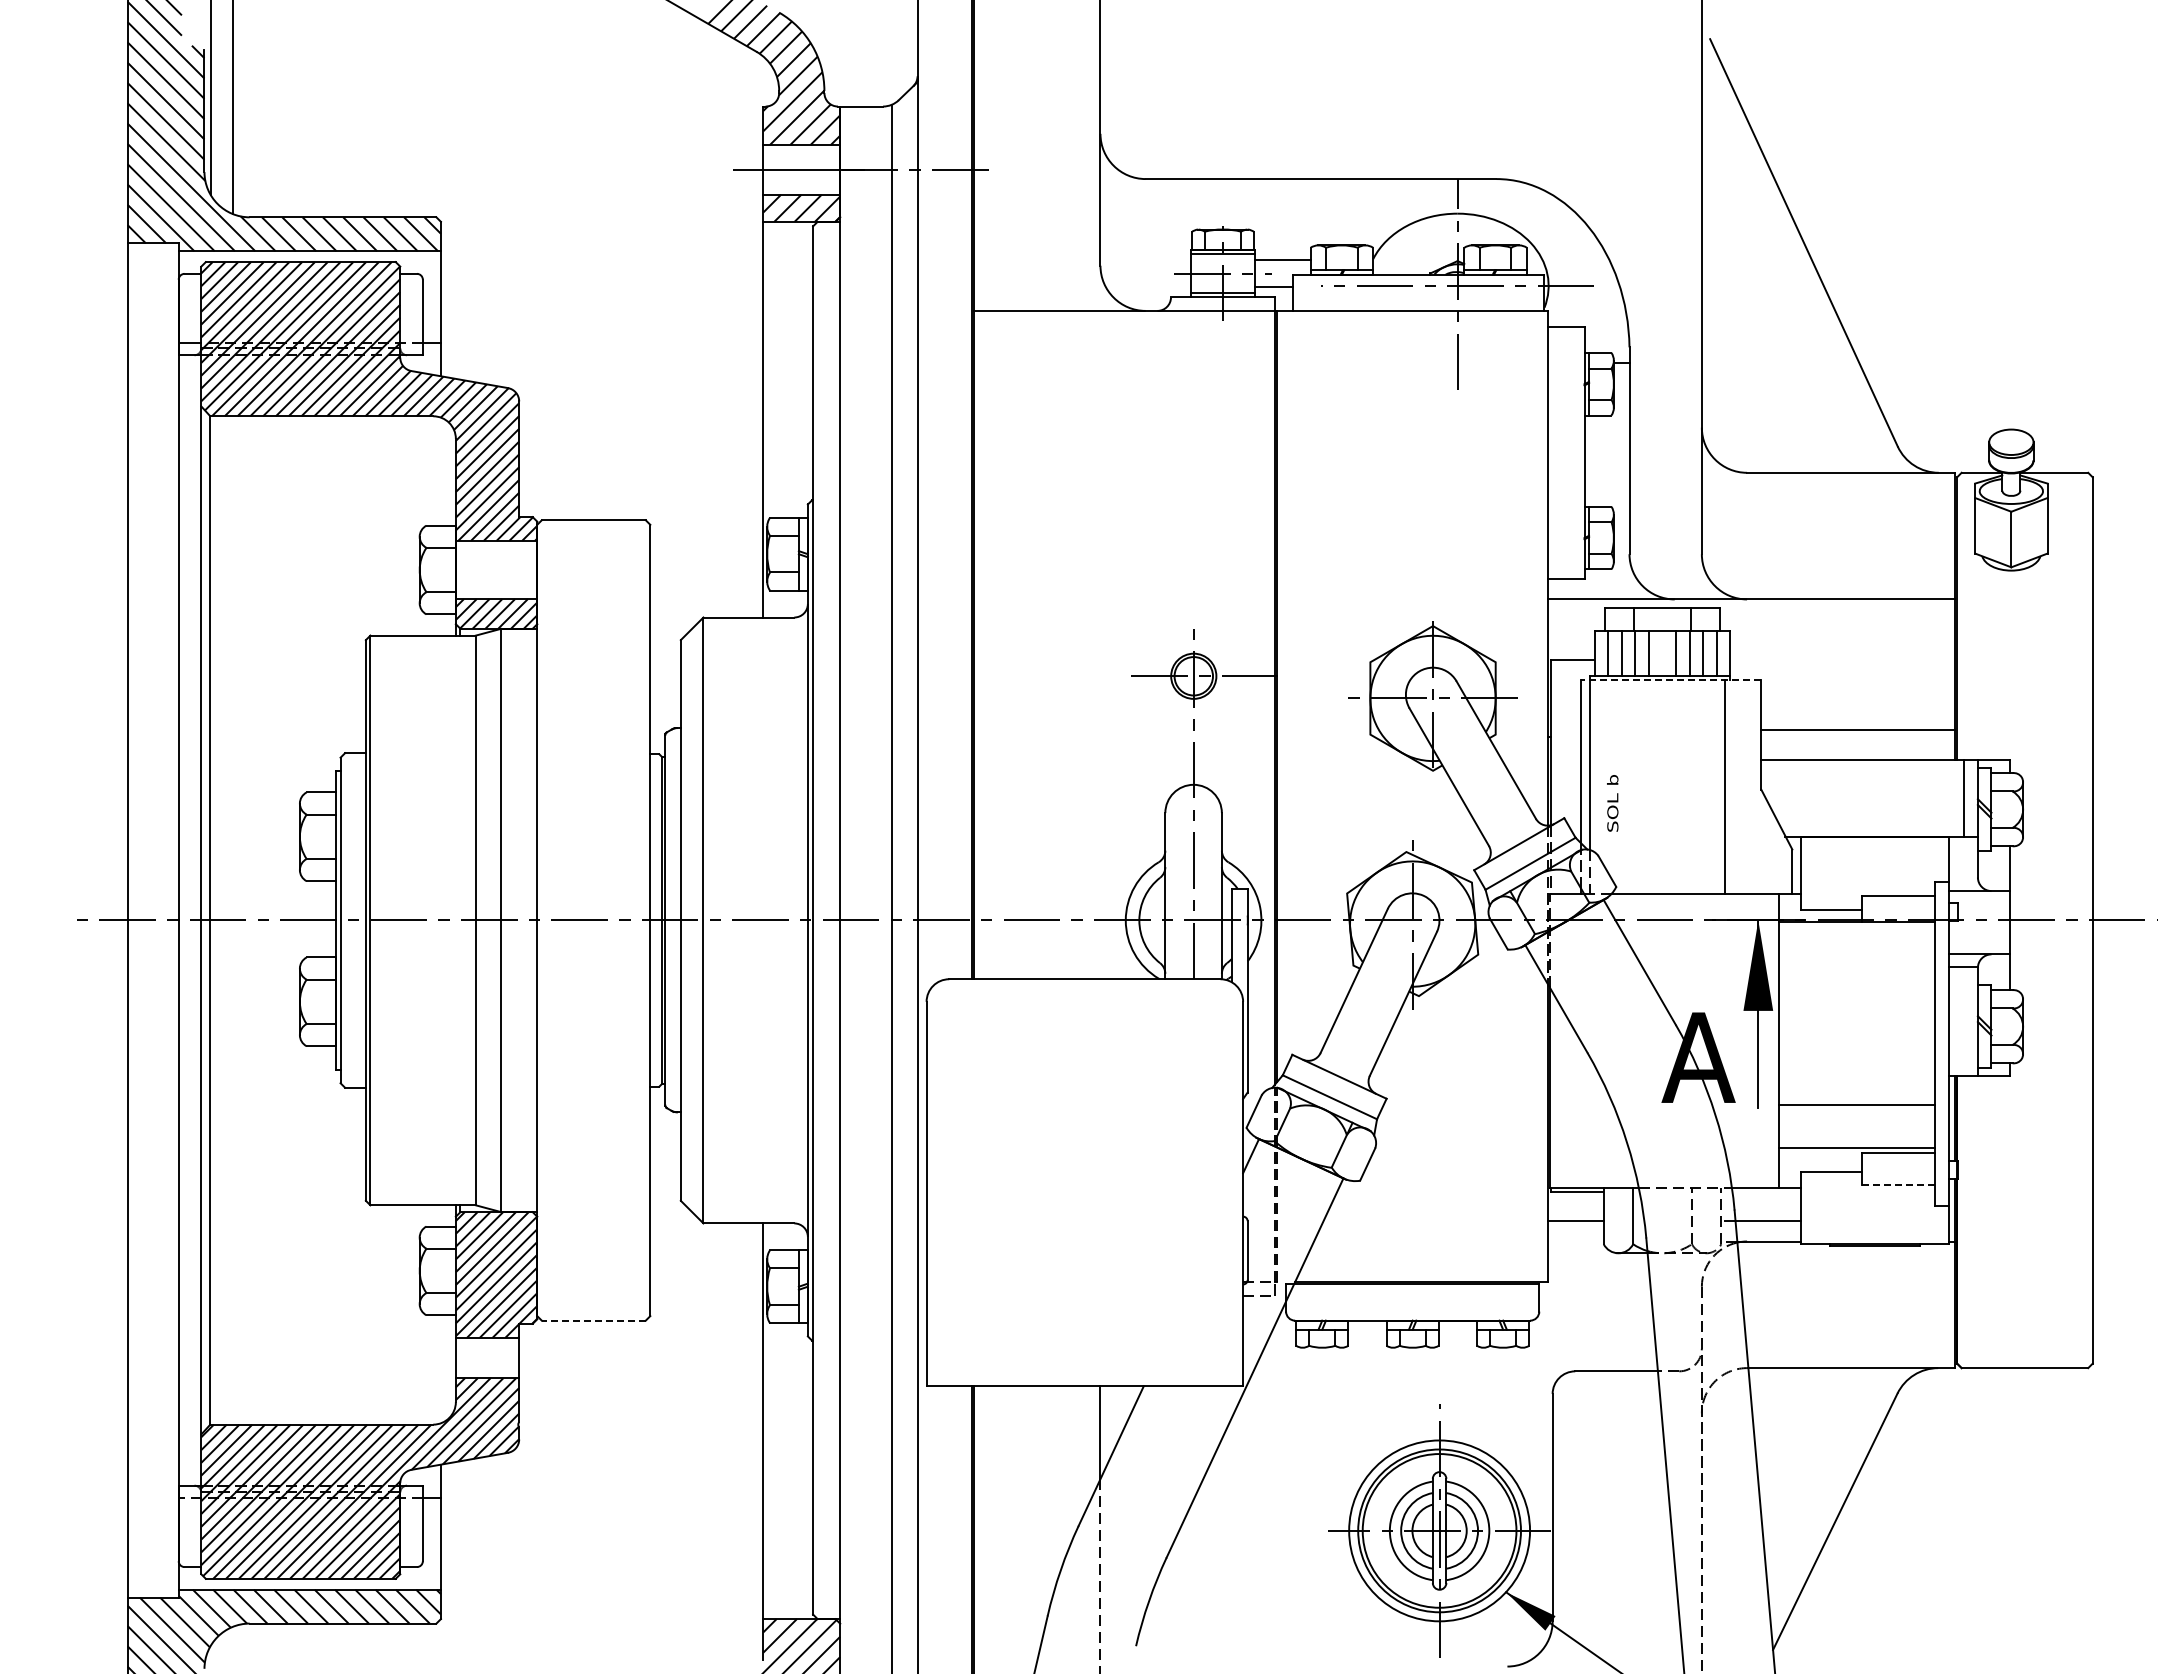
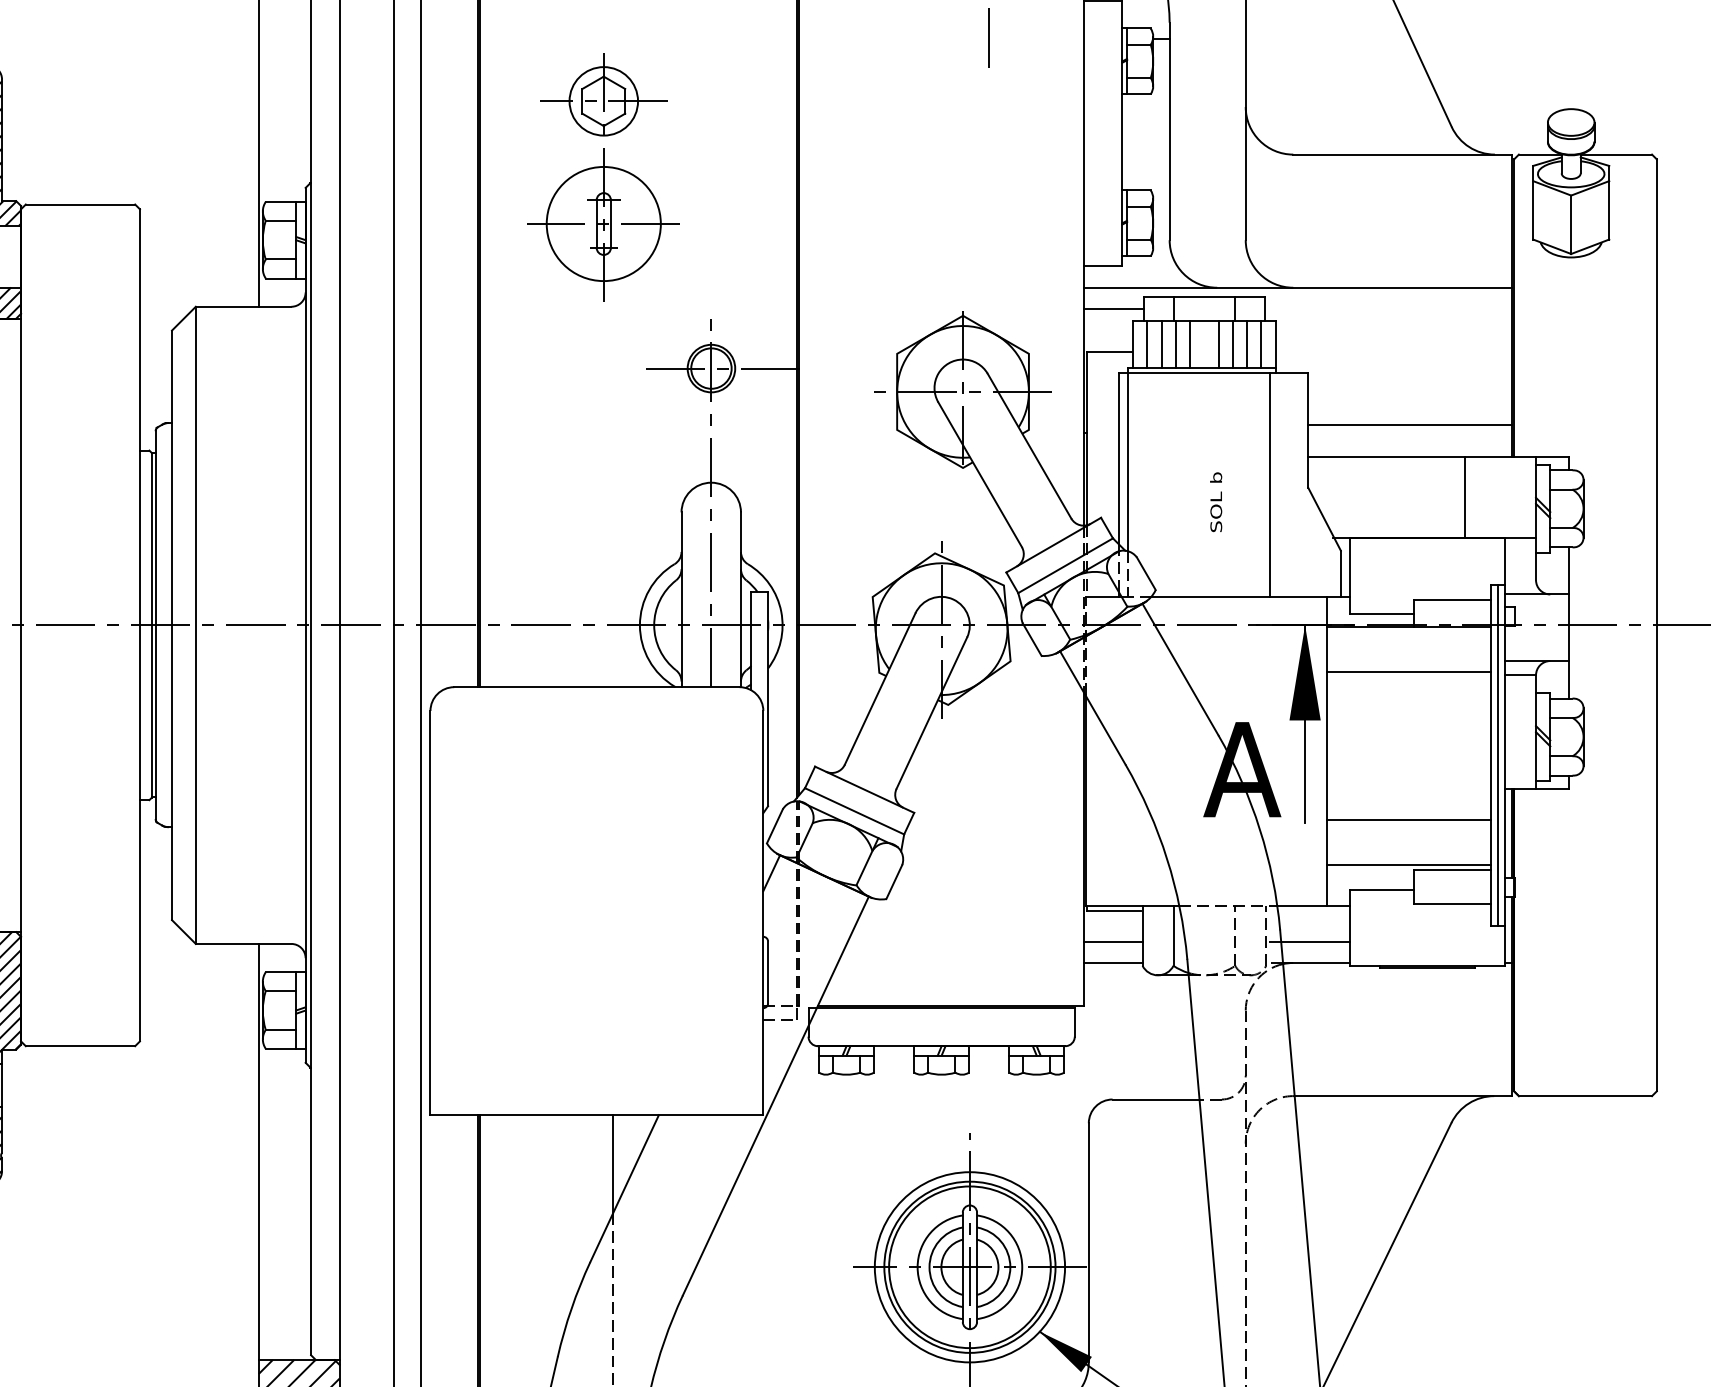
part: (1091, 494) -> (603, 177), added
line: (1576, 619) -> (1113, 308), added
line: (1670, 680) -> (1212, 373), dashed -> solid
line: (1964, 798) -> (1465, 497), moved
text: (1612, 803) -> (1215, 502), moved
line: (1856, 965) -> (1408, 672), added
line: (1941, 1044) -> (1497, 755), added
line: (1898, 1185) -> (1452, 904), dashed -> solid
line: (1575, 1241) -> (1112, 962), added
line: (593, 1320) -> (80, 1046), dashed -> solid

